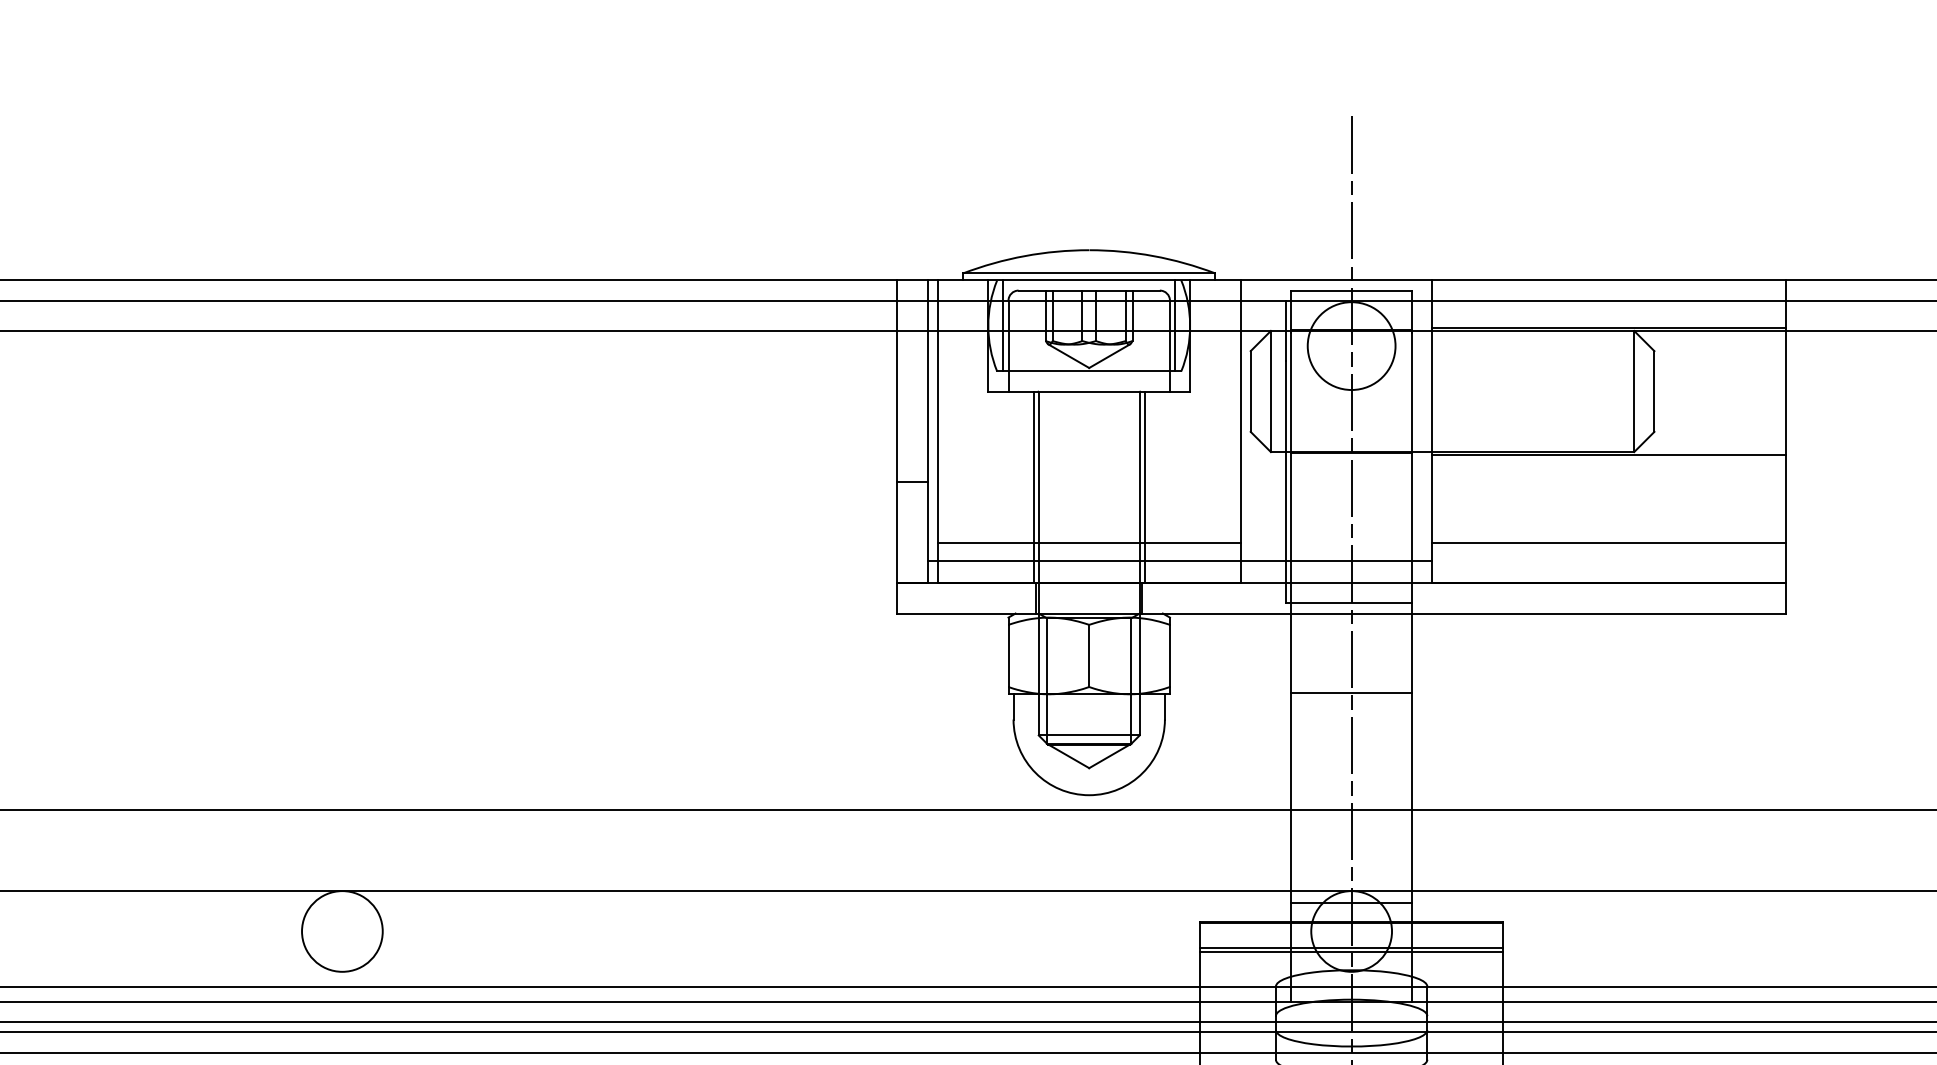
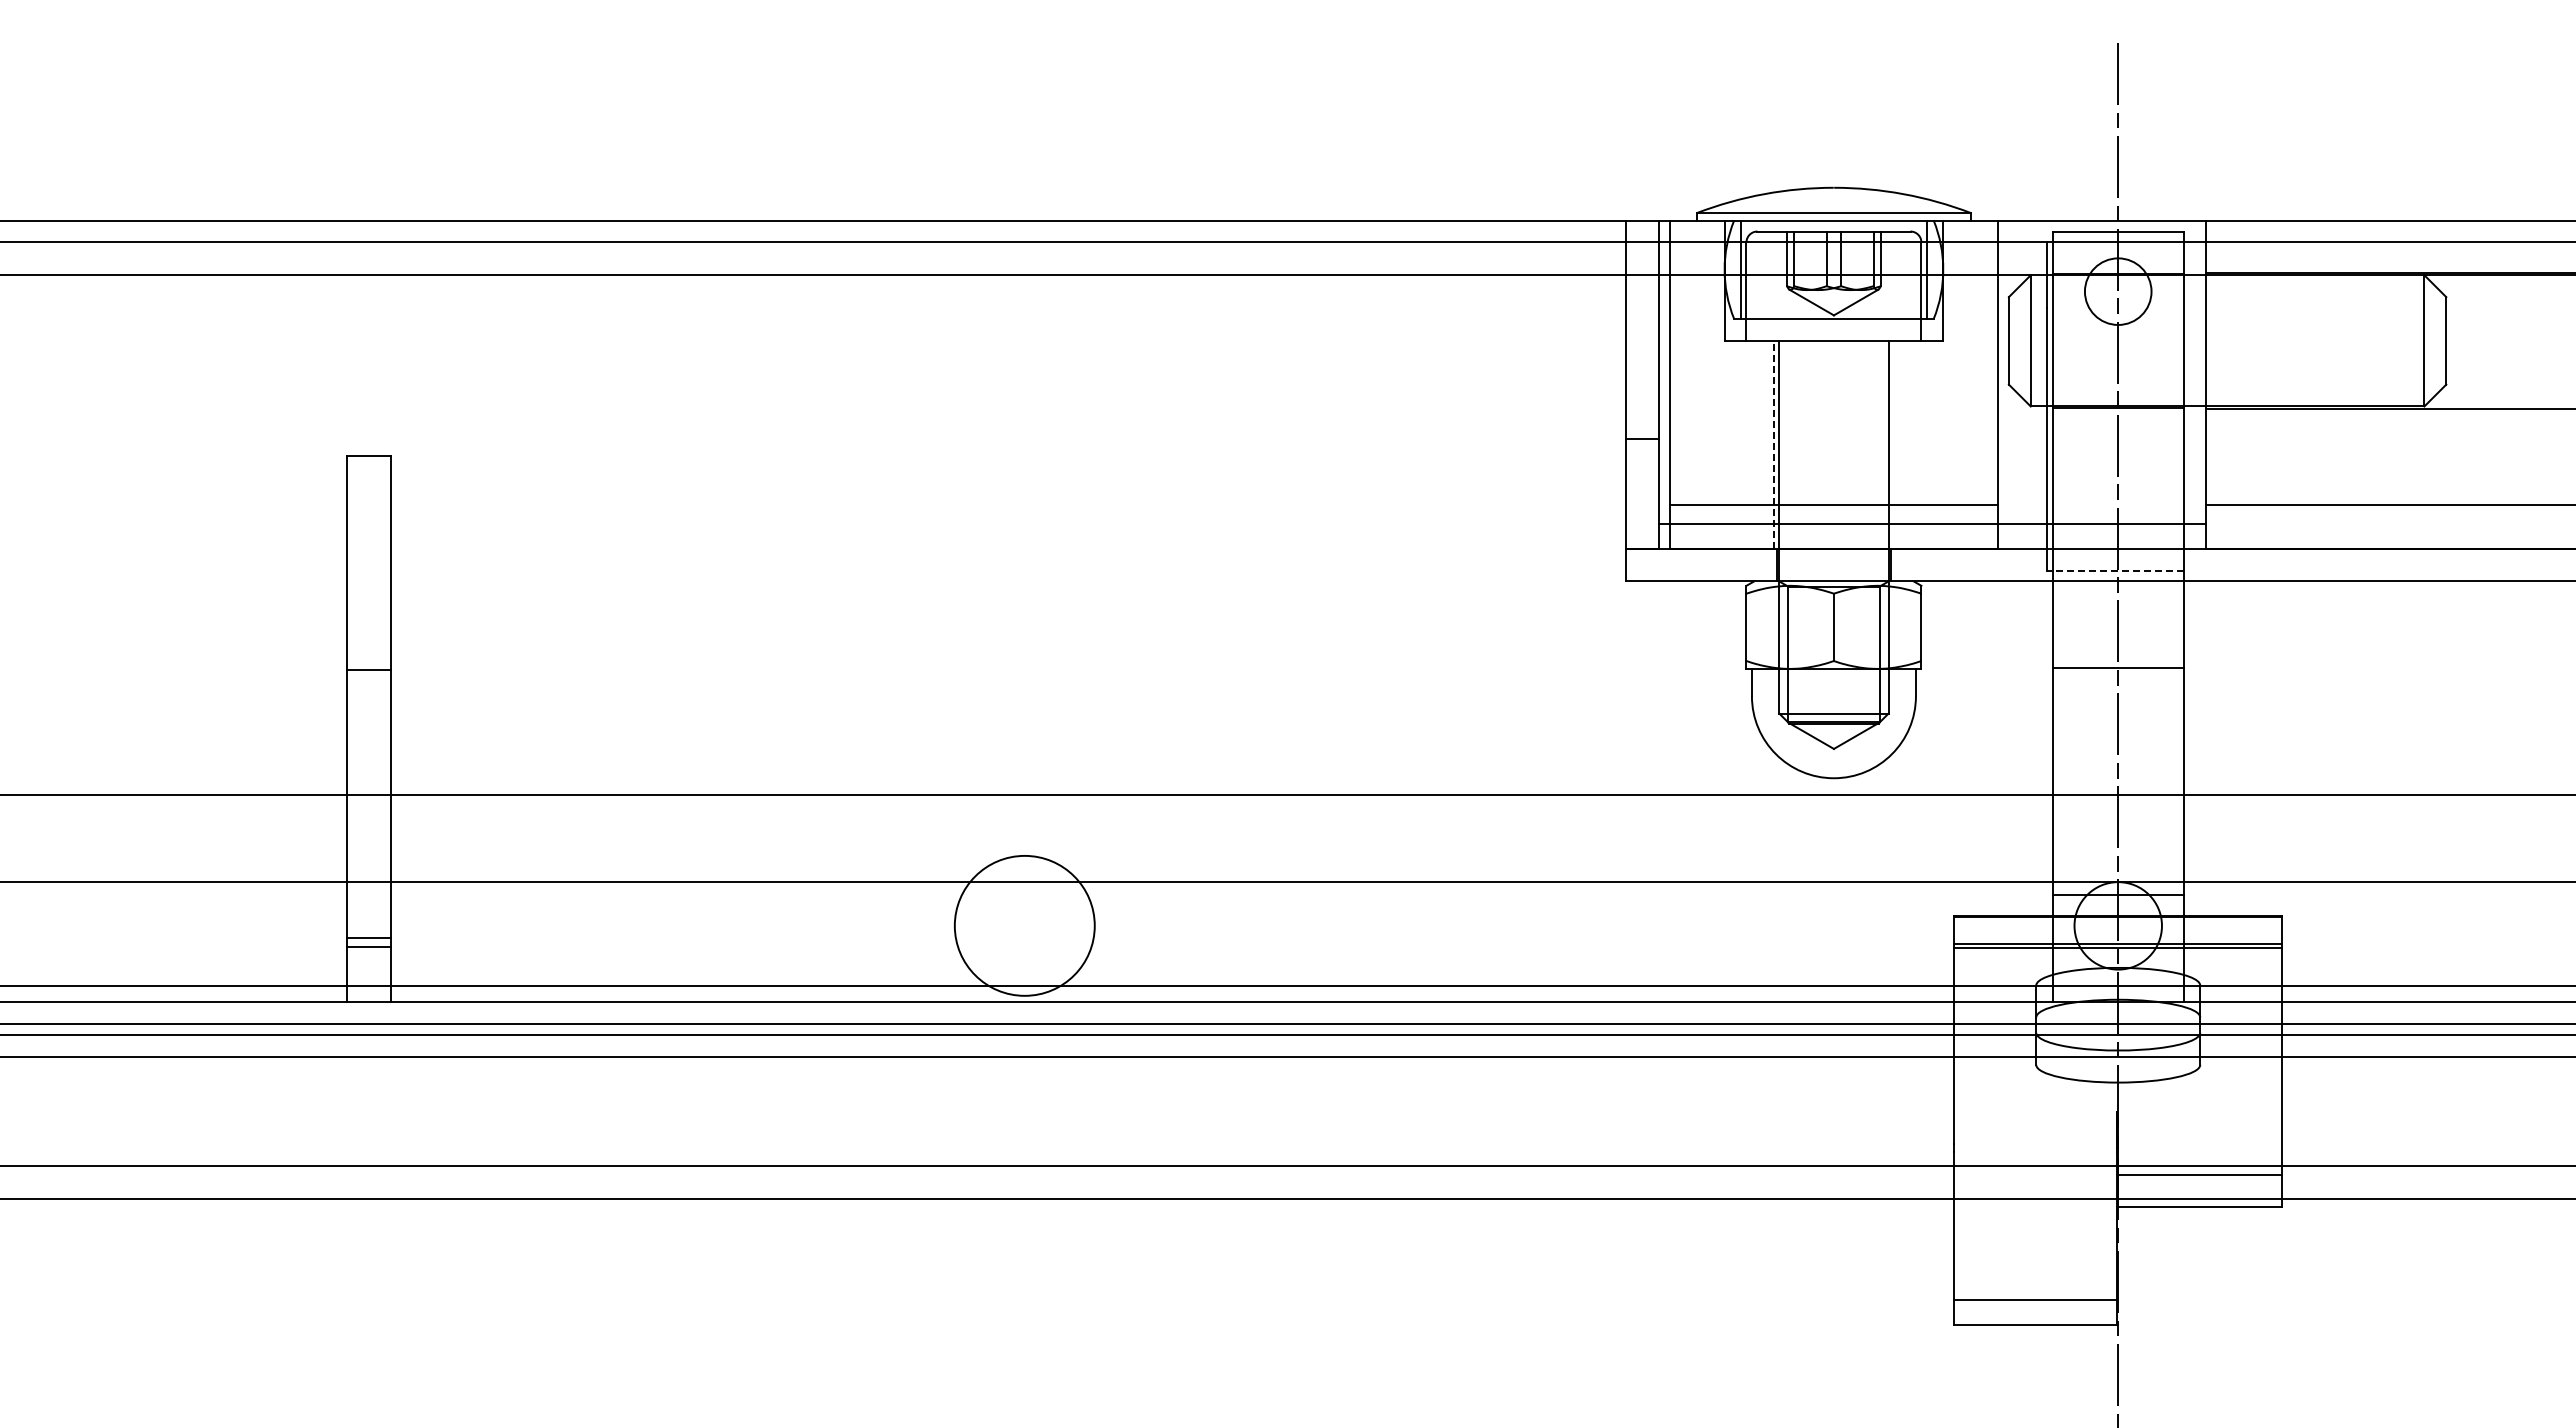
circle: (1350, 345) -> (2117, 291), size x0.7
line: (1033, 487) -> (1773, 444), solid -> dashed
line: (1145, 487) -> (1894, 444), removed
line: (1349, 603) -> (2115, 570), solid -> dashed
circle: (342, 931) -> (1024, 925), size x1.6

